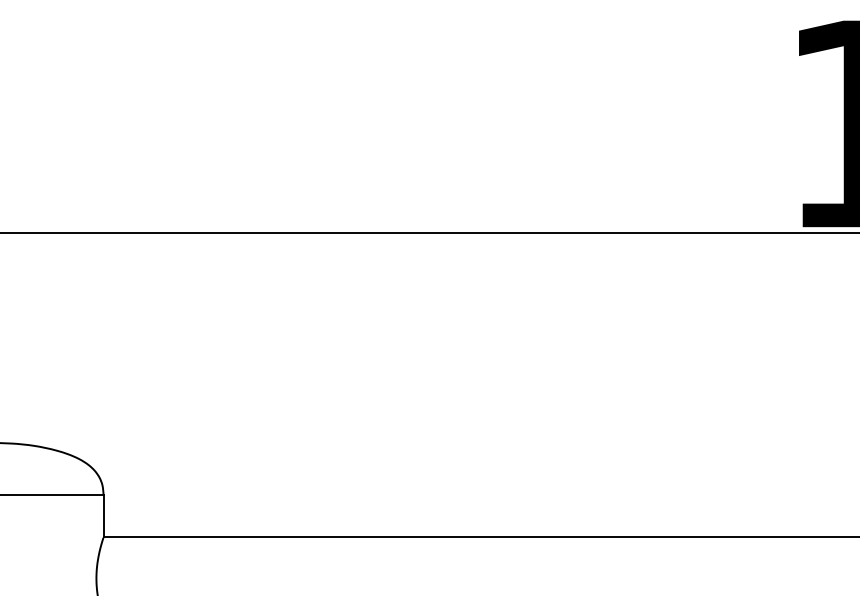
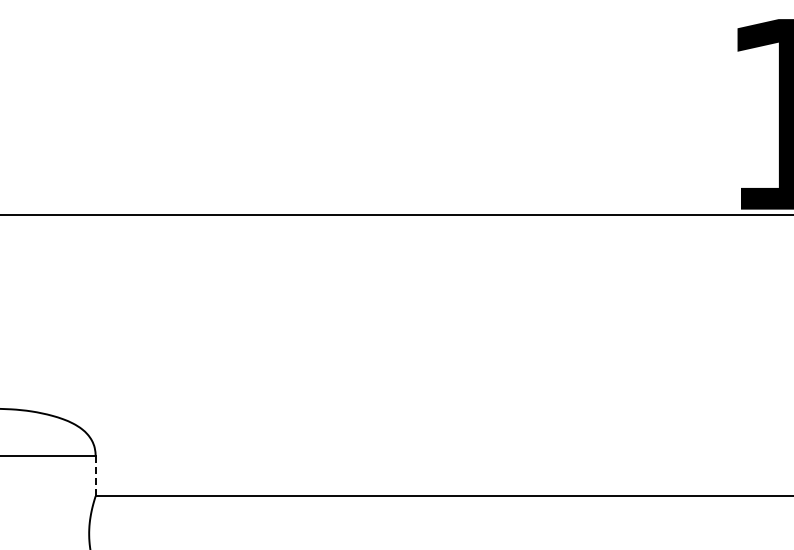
line: (103, 516) -> (95, 476), solid -> dashed

